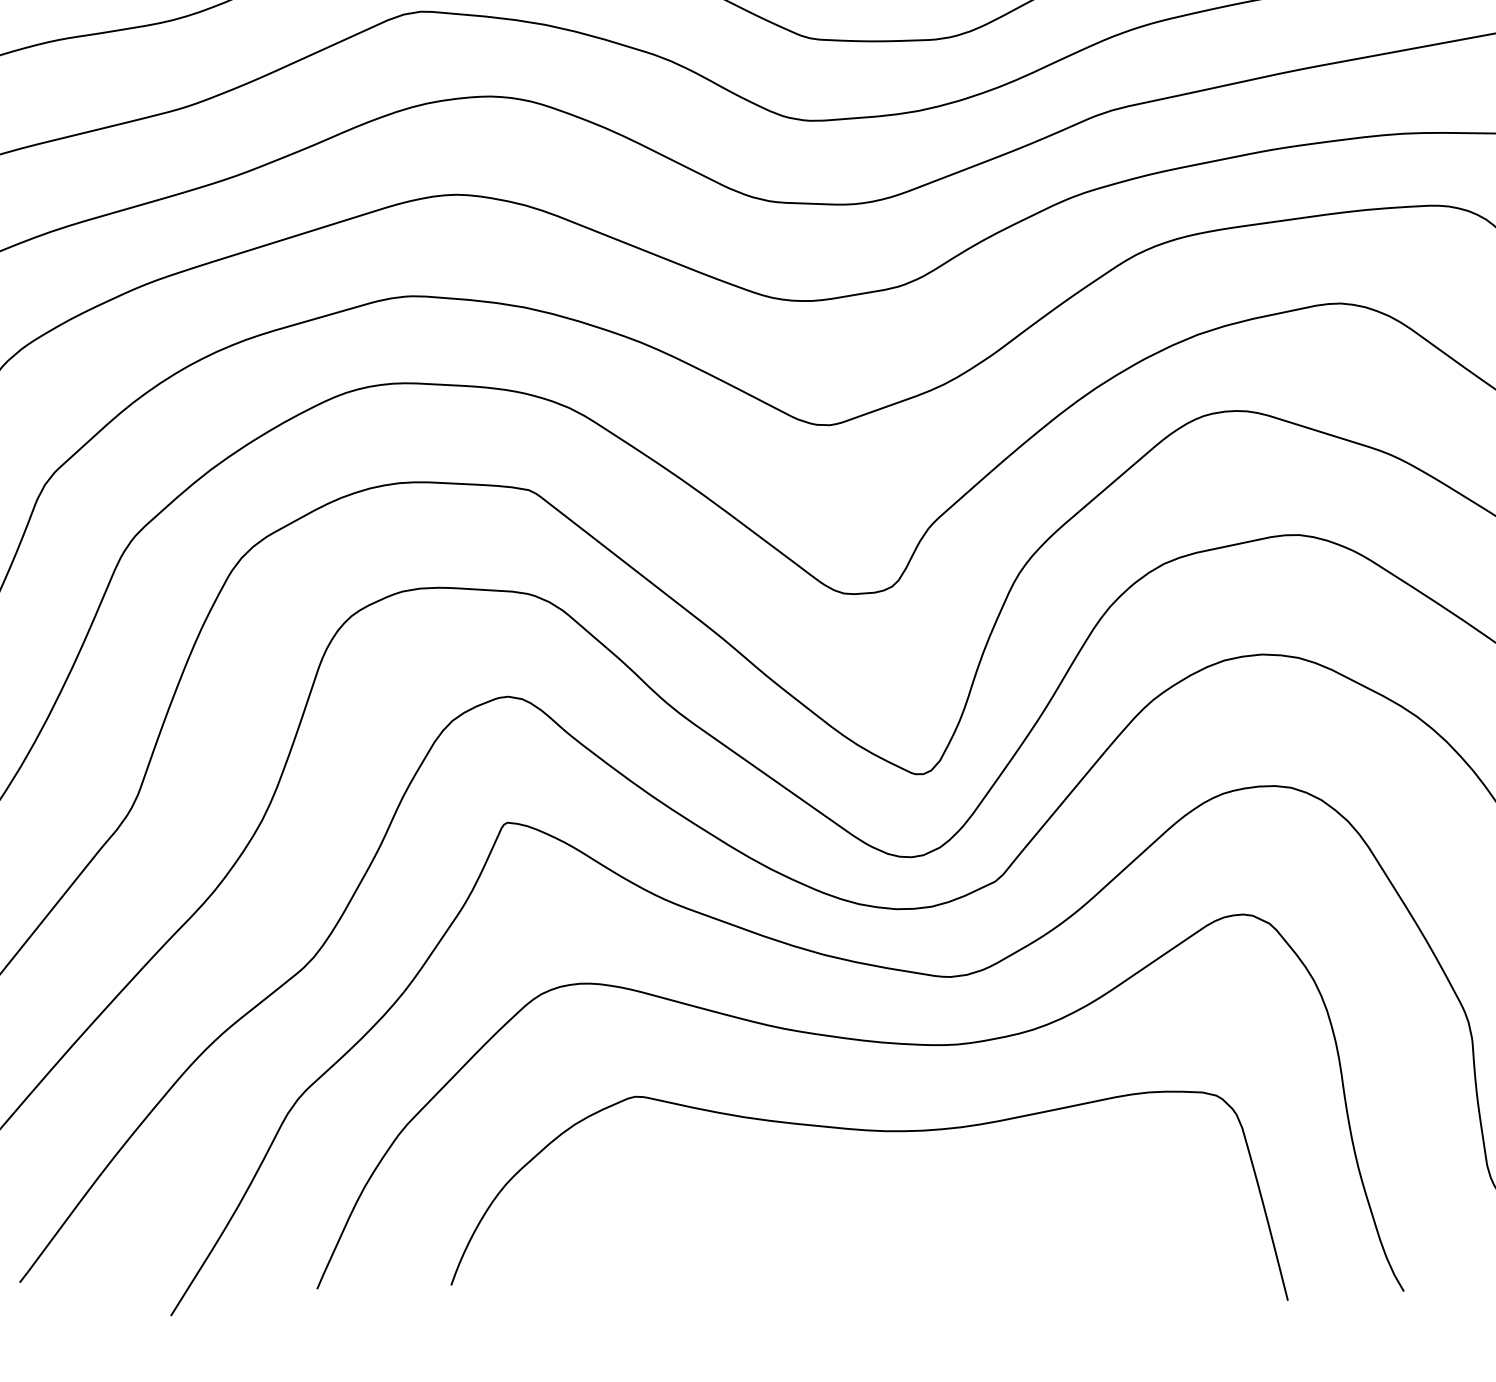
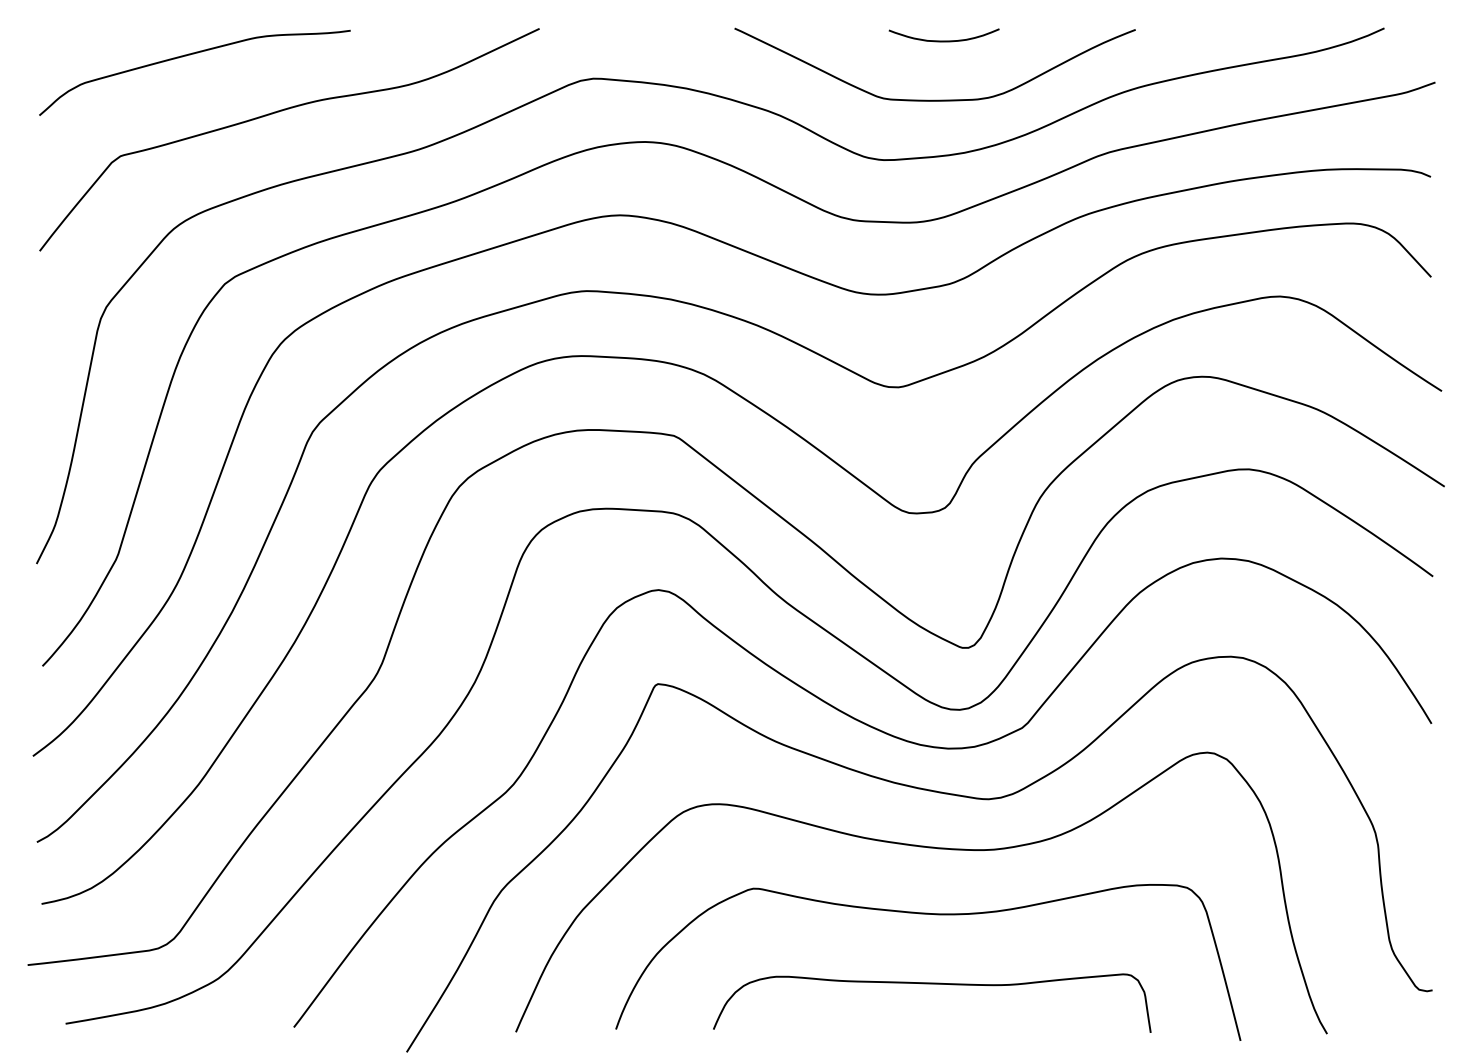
curve: (875, 1225) -> (932, 984), added

